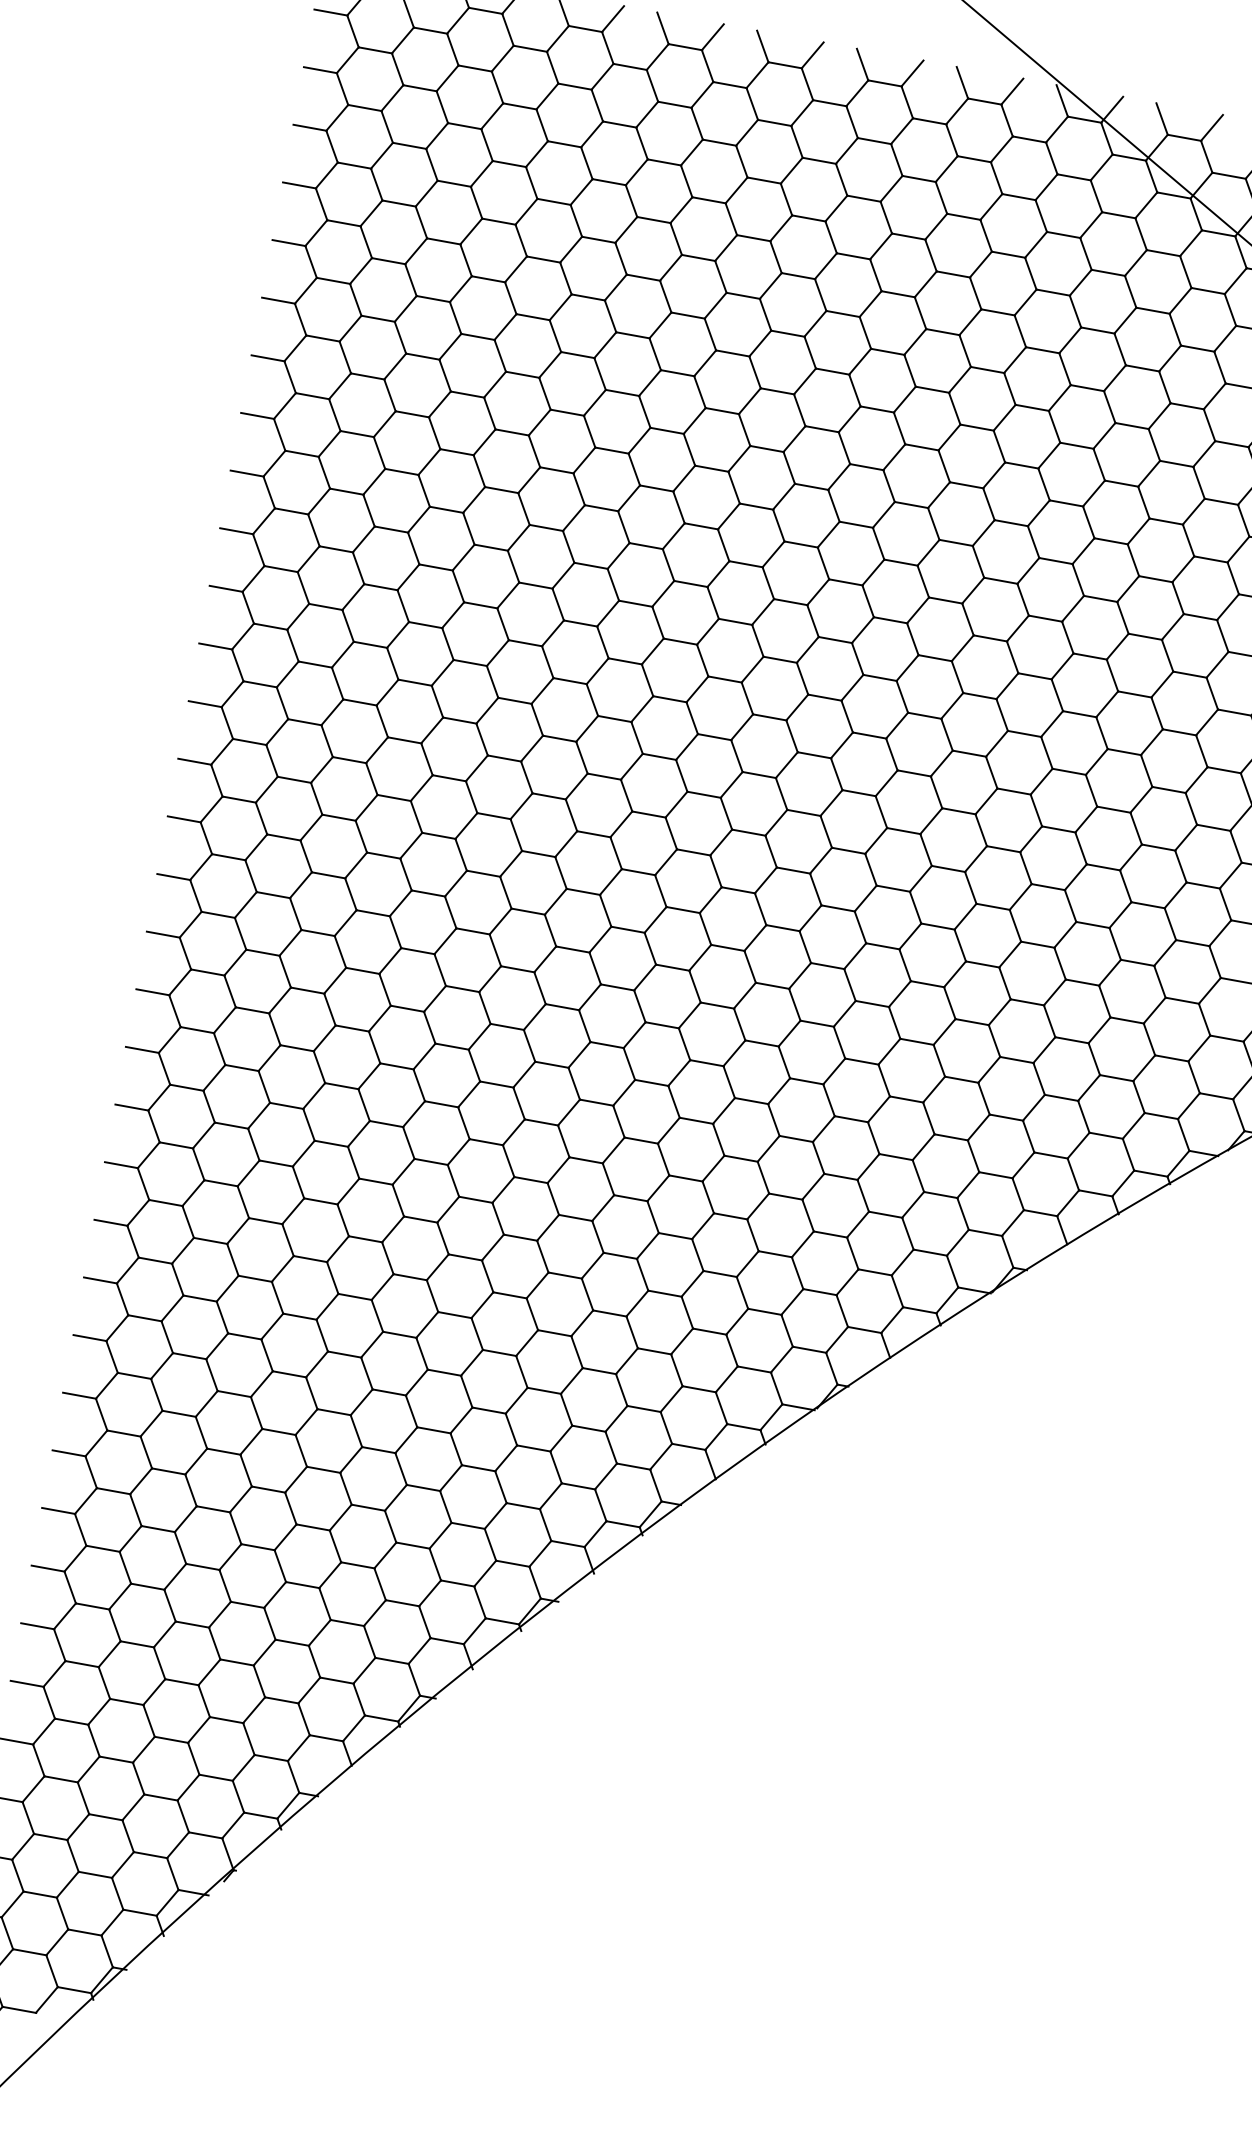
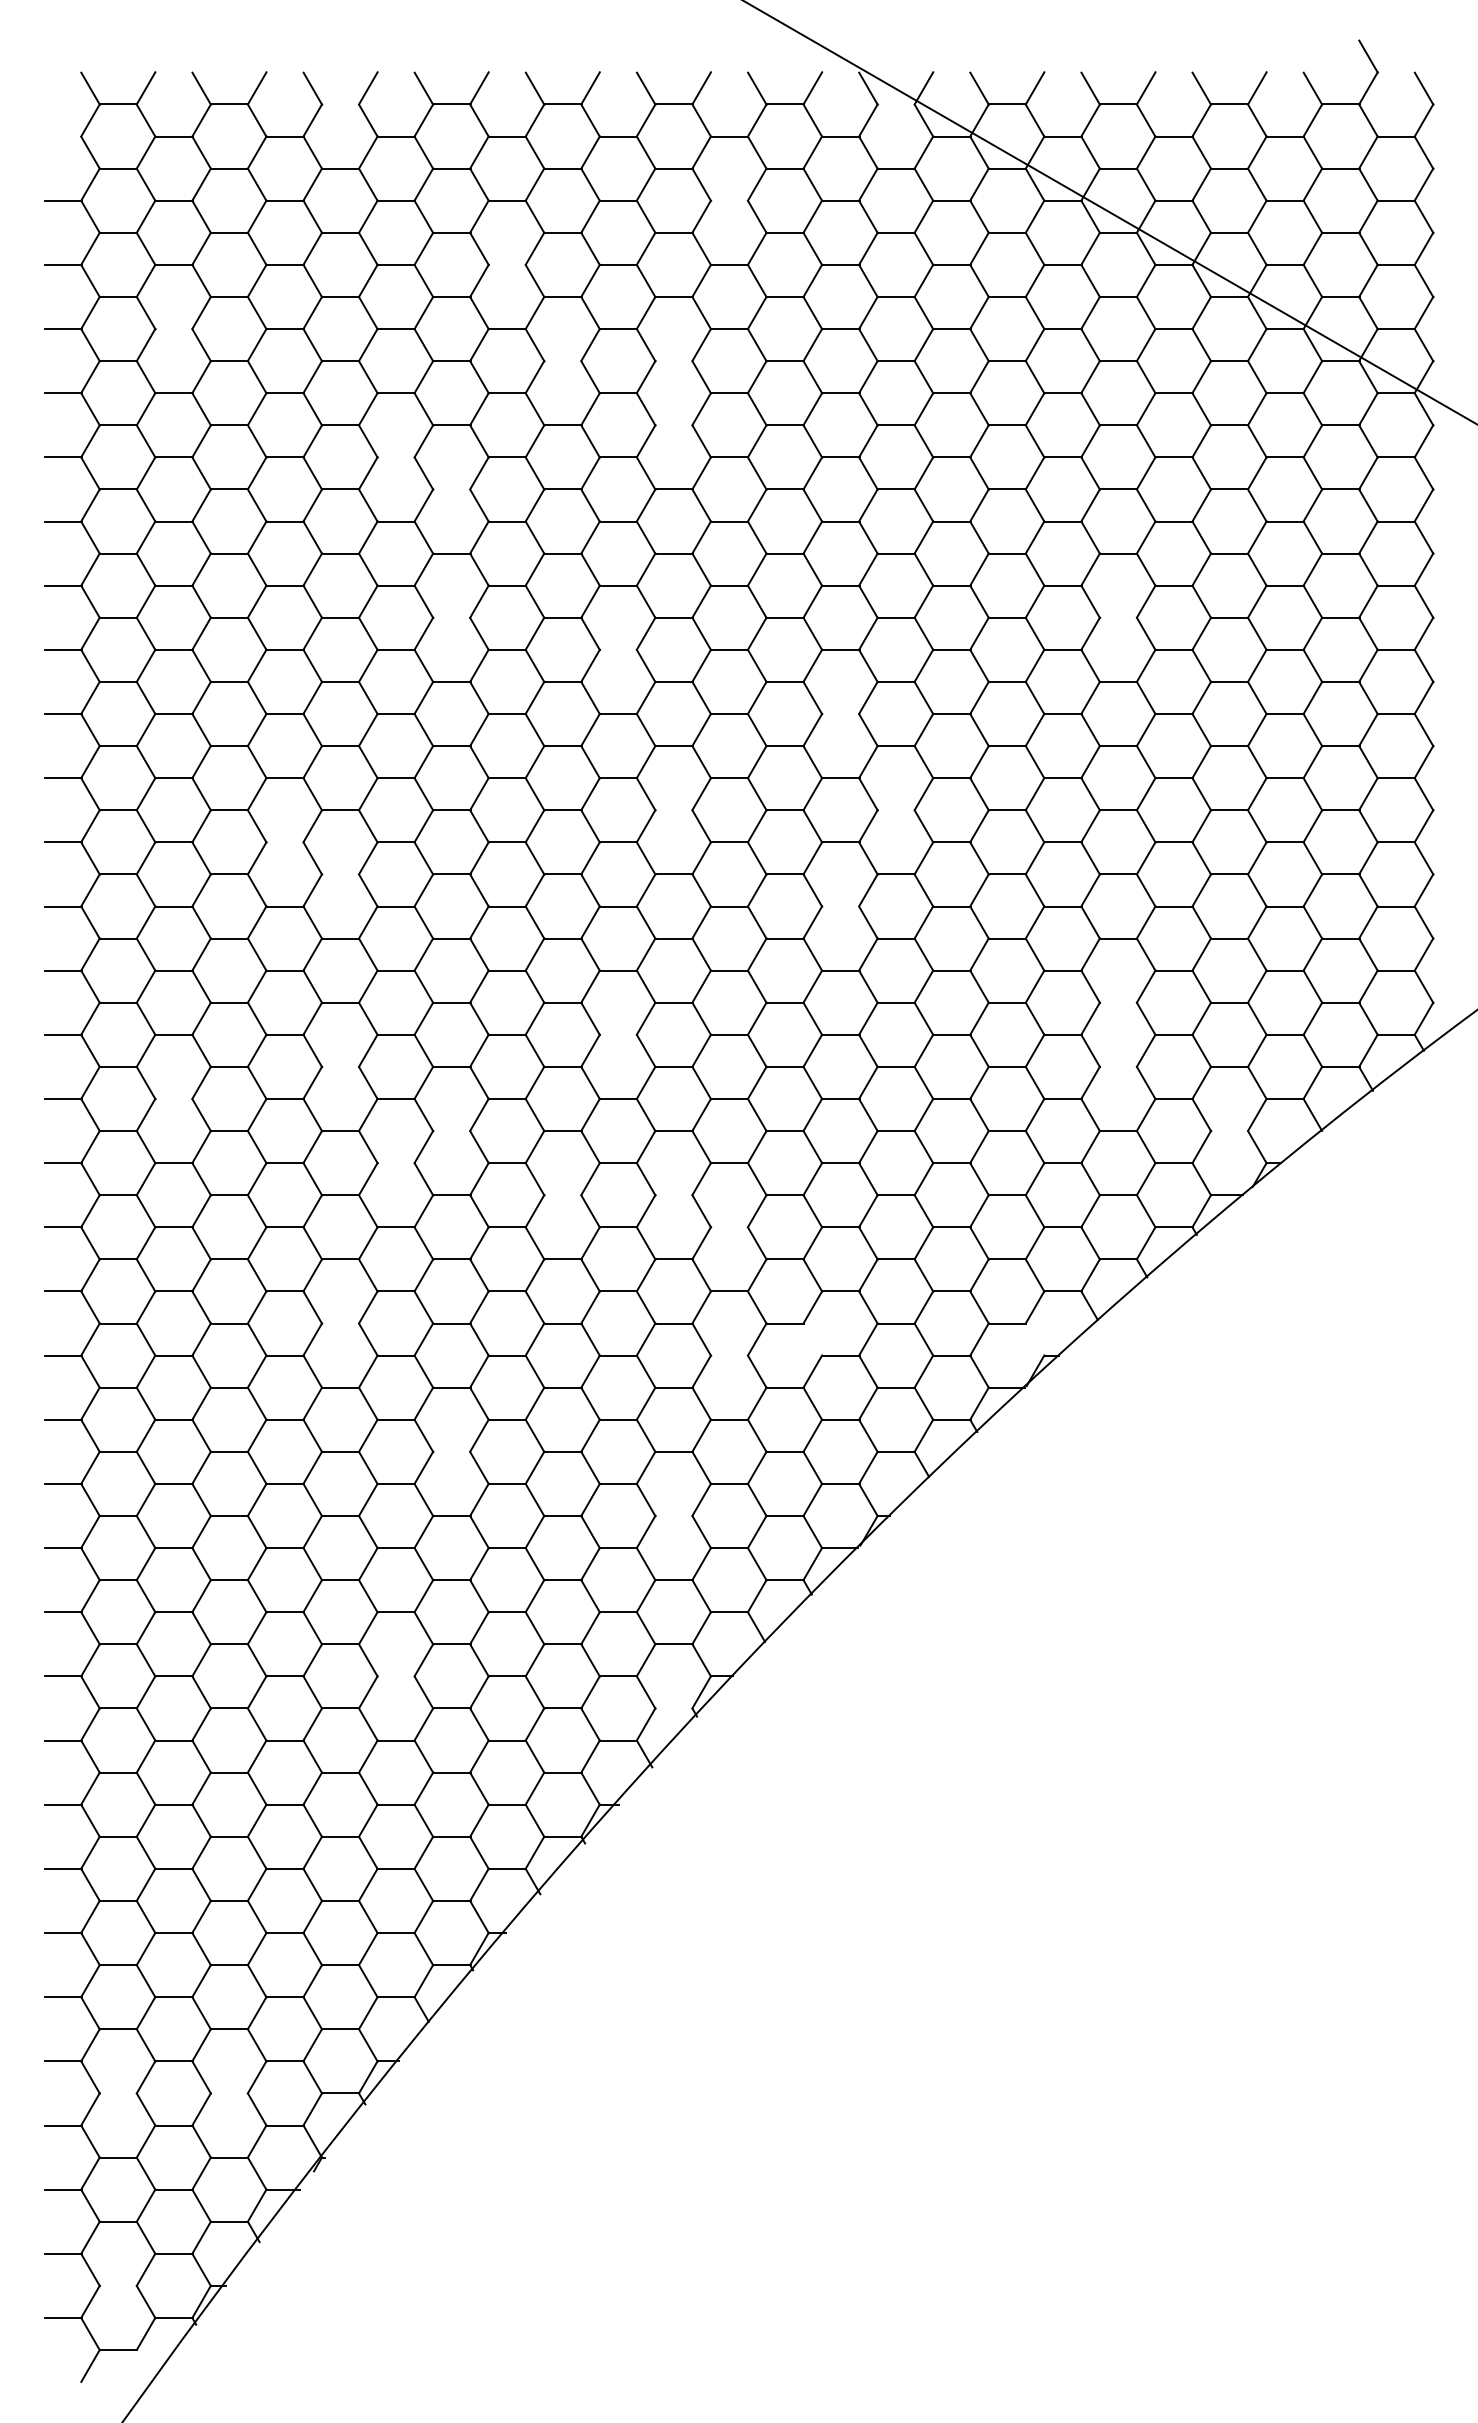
line: (330, 12) -> (62, 136), removed
line: (585, 29) -> (340, 104), removed
line: (1084, 119) -> (896, 104), removed
line: (919, 178) -> (729, 200), removed
line: (709, 199) -> (507, 264), removed
line: (398, 203) -> (173, 329), removed
line: (742, 296) -> (562, 361), removed
line: (842, 314) -> (673, 361), removed
line: (578, 355) -> (396, 457), removed
line: (832, 371) -> (673, 425), removed
line: (622, 392) -> (451, 489), removed
line: (601, 507) -> (451, 617), removed
line: (746, 563) -> (618, 649), removed
line: (1200, 616) -> (1118, 617), removed
line: (935, 658) -> (840, 714), removed
line: (414, 682) -> (284, 842), removed
line: (769, 717) -> (673, 810), removed
line: (459, 720) -> (340, 874), removed
line: (969, 753) -> (896, 810), removed
line: (903, 831) -> (840, 906), removed
line: (428, 893) -> (340, 1066), removed
line: (273, 894) -> (173, 1098), removed
line: (683, 909) -> (618, 1034), removed
line: (1137, 962) -> (1118, 1002), removed
line: (517, 969) -> (451, 1131), removed
line: (462, 989) -> (396, 1163), removed
line: (1127, 1020) -> (1118, 1066), removed
line: (606, 1045) -> (562, 1195), removed
line: (706, 1063) -> (673, 1195), removed
line: (1216, 1096) -> (1229, 1131), removed
line: (751, 1101) -> (729, 1227), removed
line: (386, 1124) -> (340, 1323), removed
line: (807, 1215) -> (812, 1339), removed
line: (730, 1216) -> (729, 1355), removed
line: (1007, 1251) -> (1034, 1339), removed
line: (465, 1257) -> (451, 1451), removed
line: (654, 1351) -> (673, 1516), removed
line: (379, 1450) -> (396, 1676), removed
line: (622, 1524) -> (673, 1708), removed
line: (61, 1779) -> (118, 2093), removed
line: (161, 1797) -> (229, 2093), removed
line: (29, 1951) -> (118, 2285), removed

